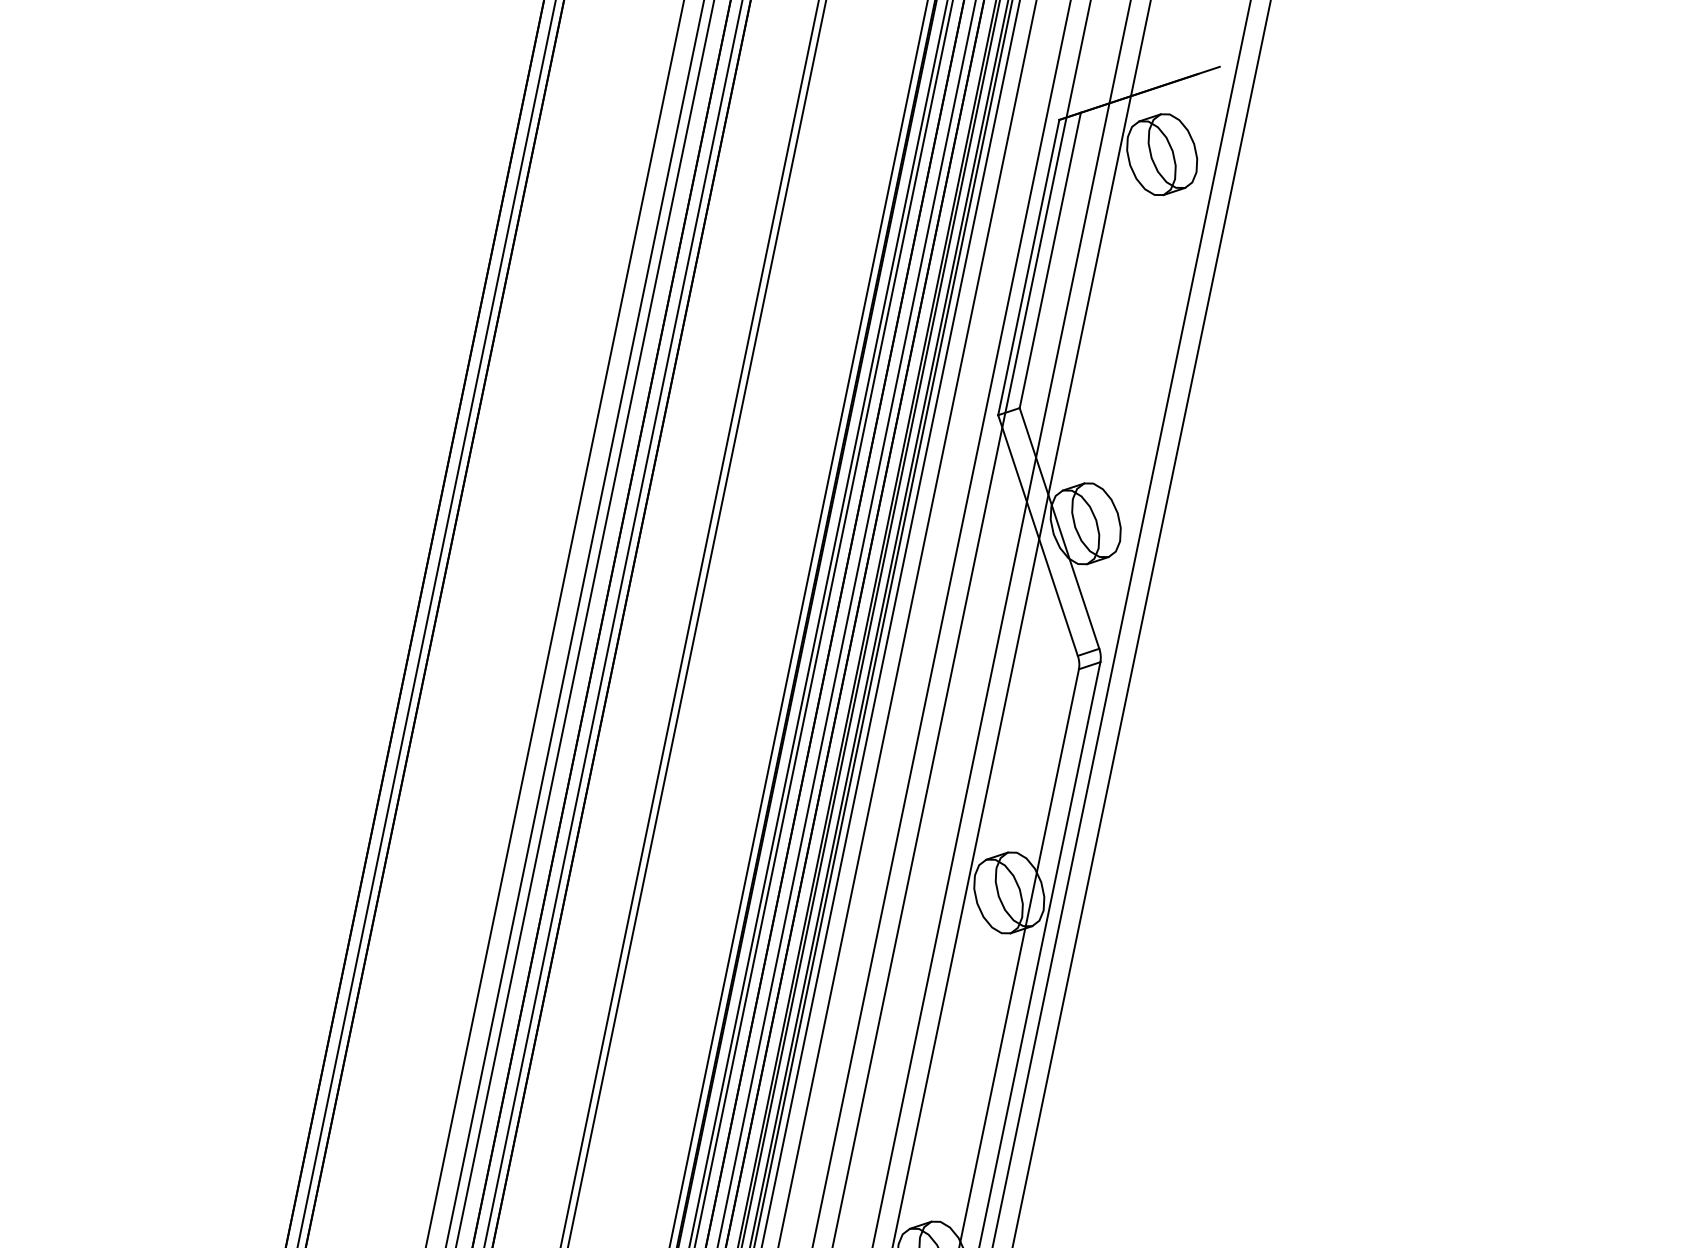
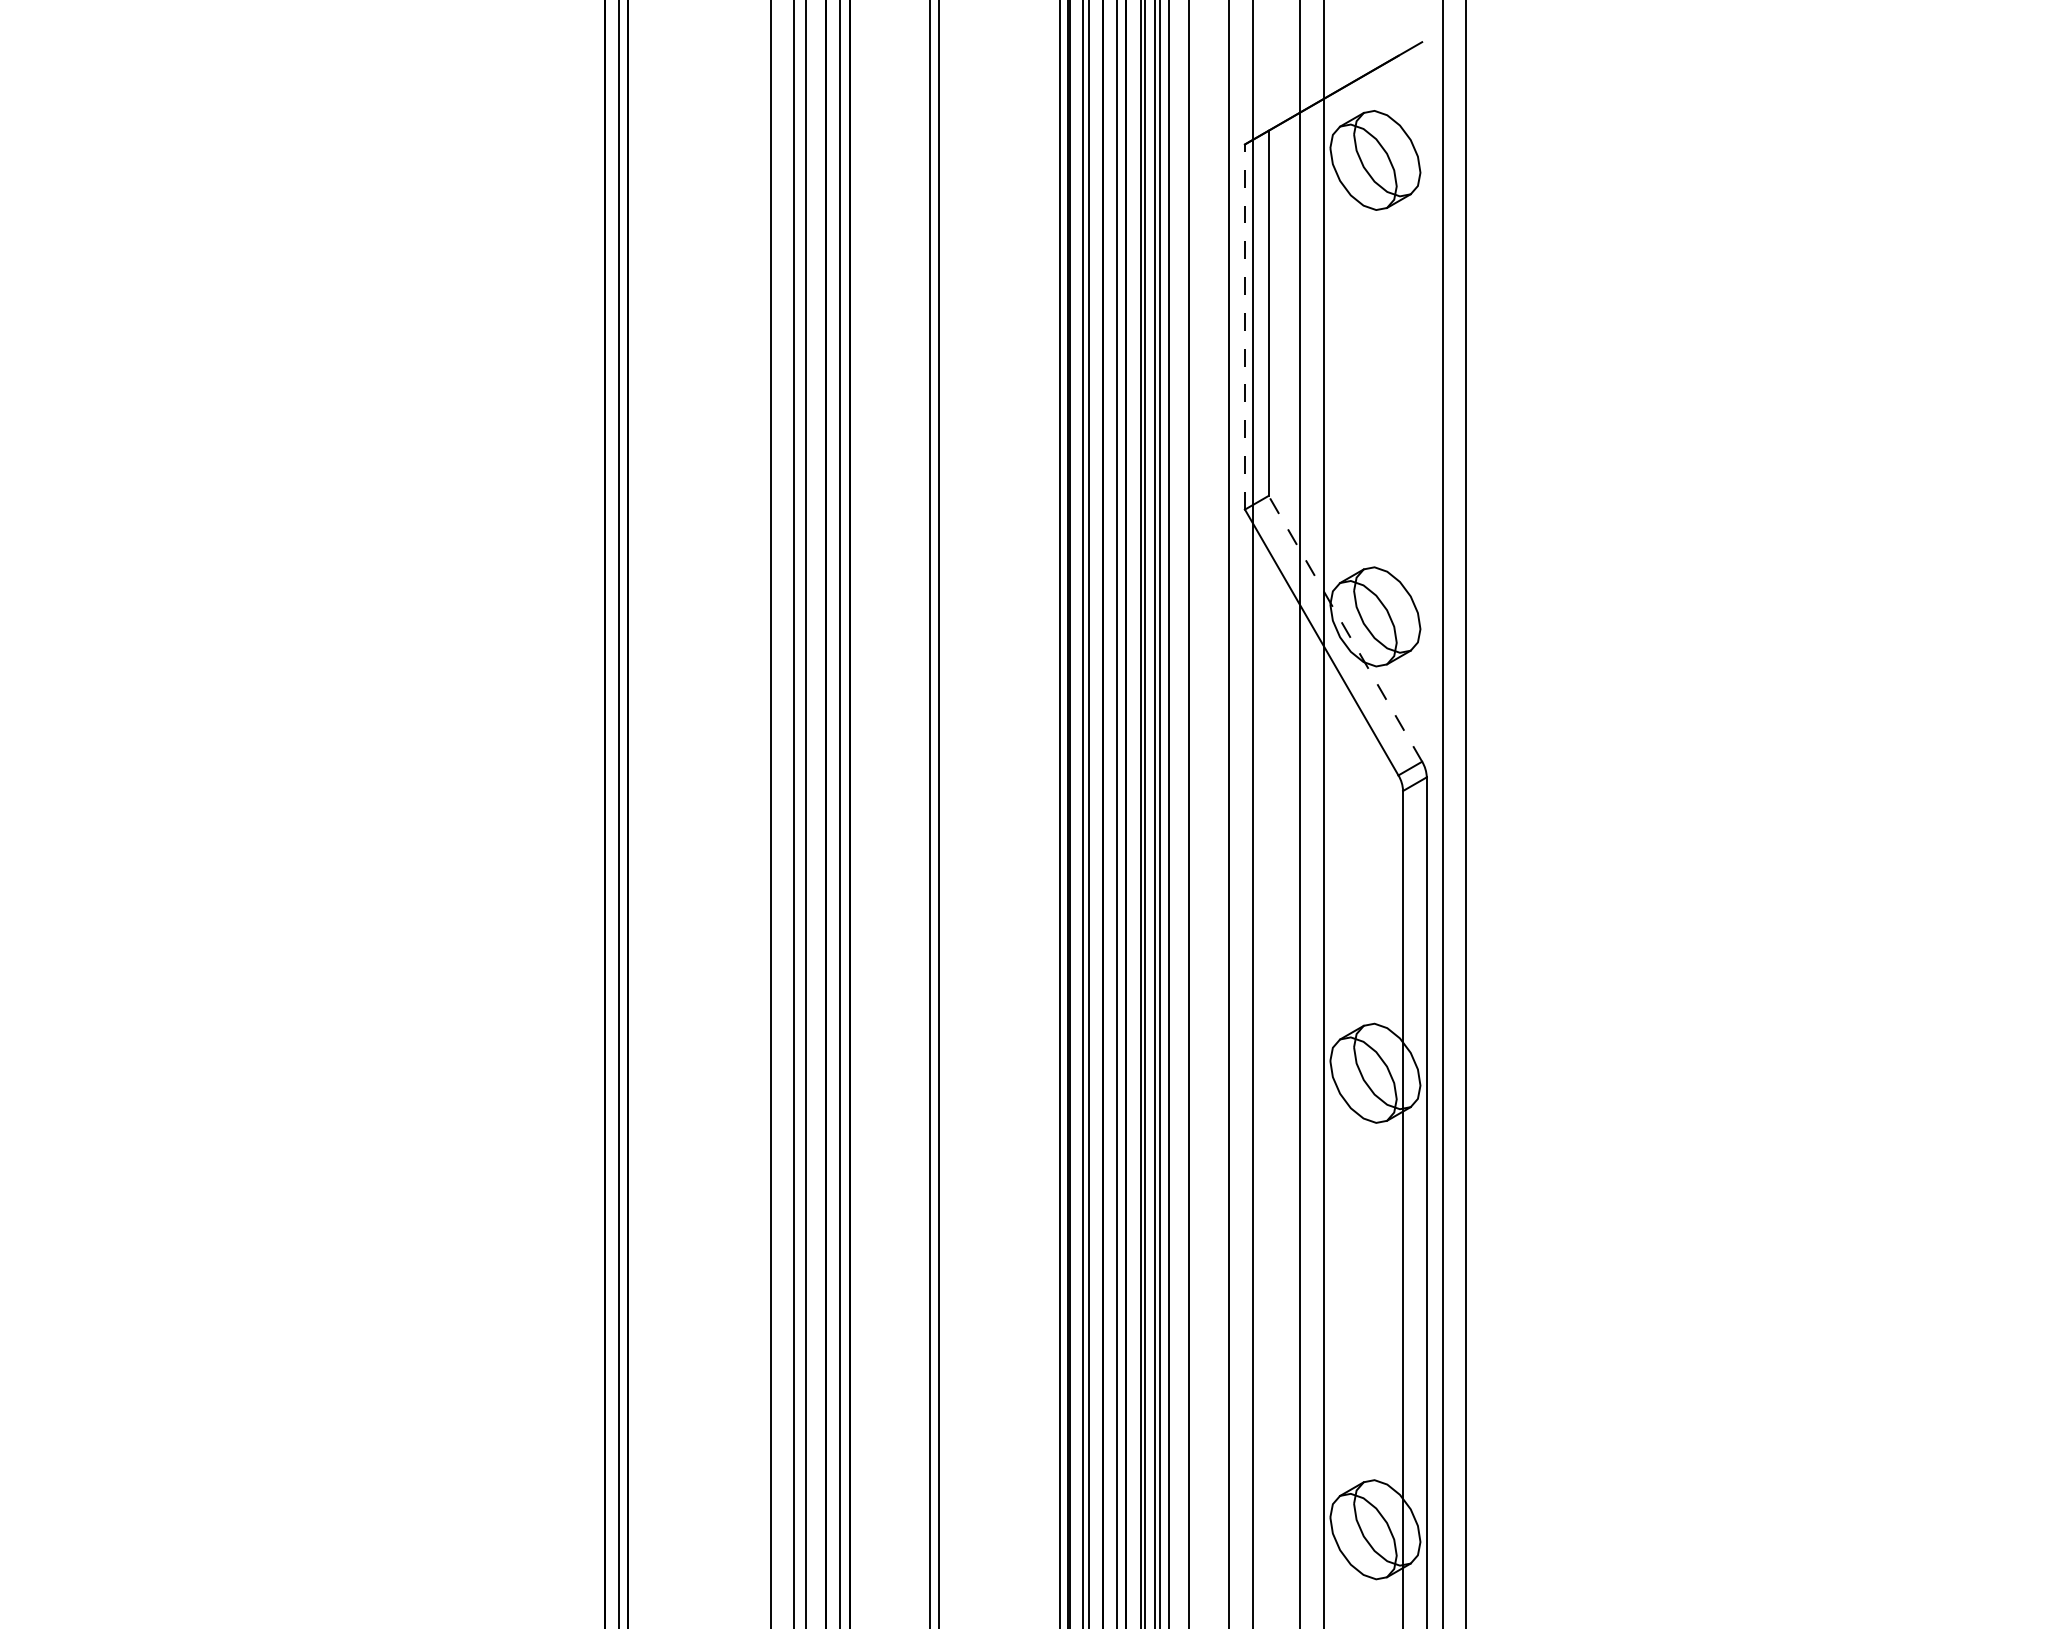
line: (1028, 267) -> (1244, 327), solid -> dashed
line: (1059, 528) -> (1345, 628), solid -> dashed

